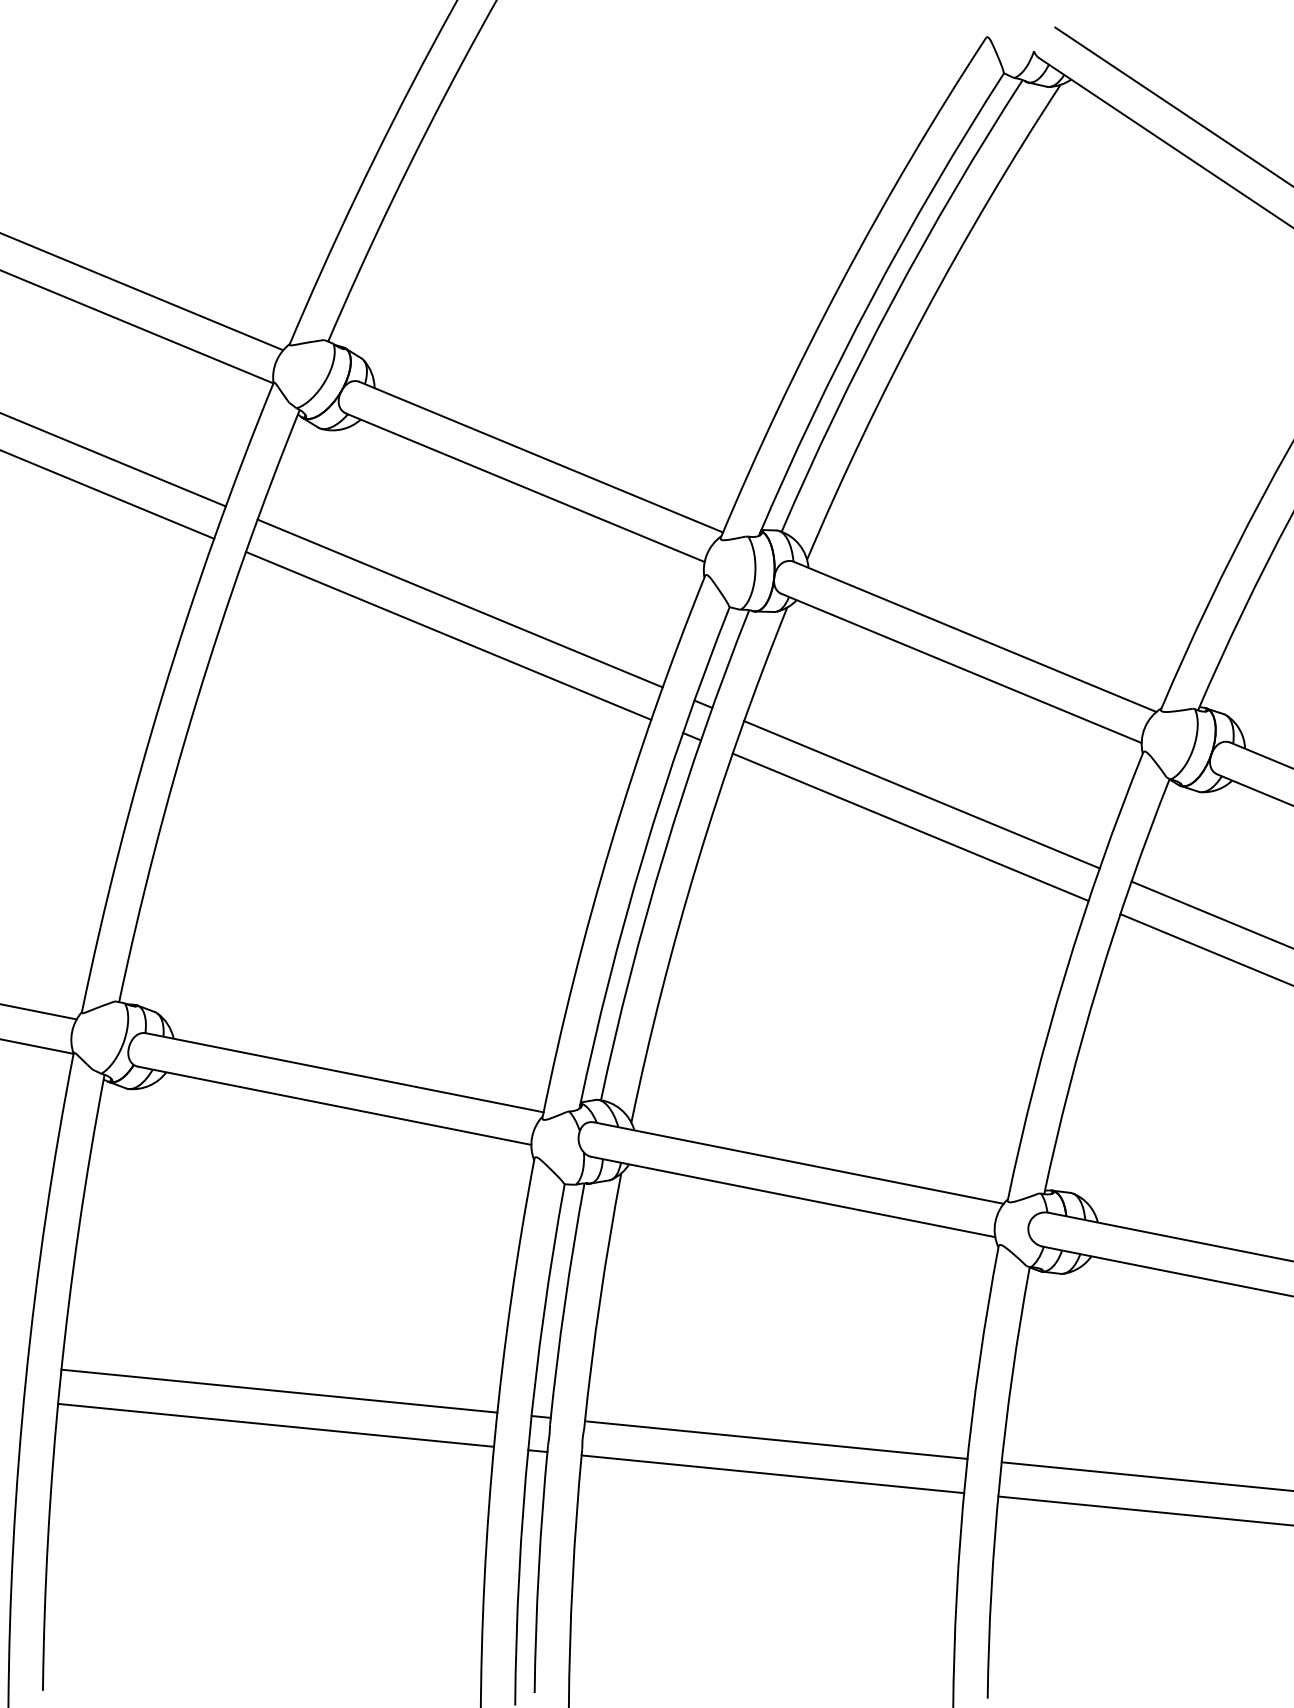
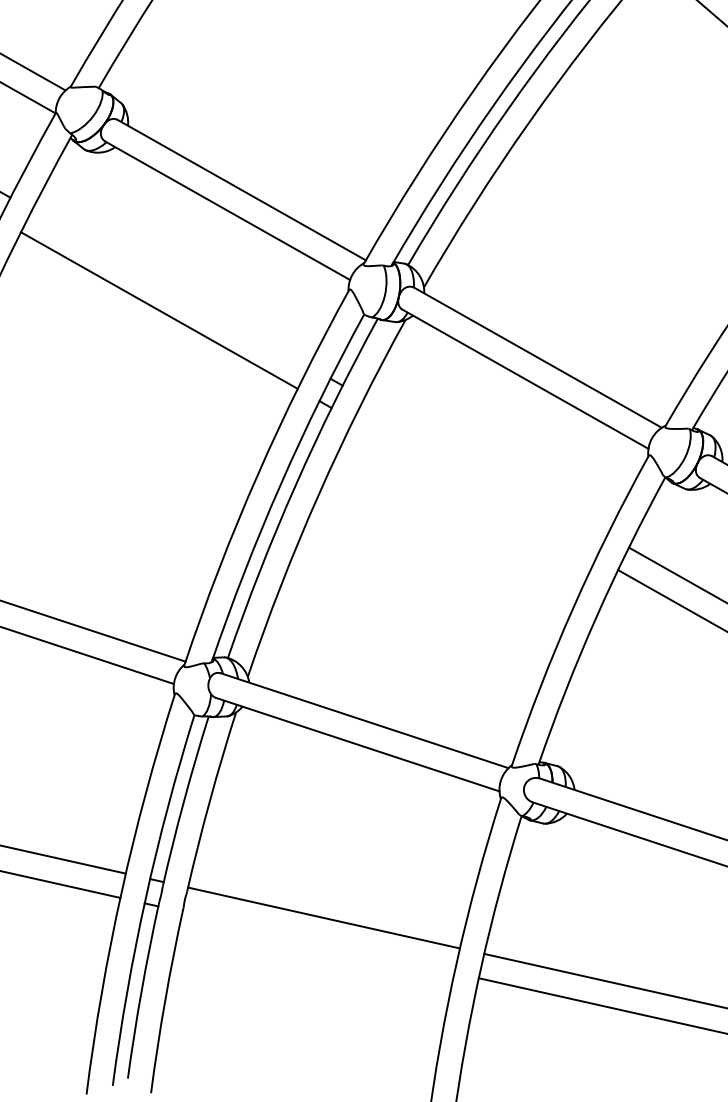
line: (459, 603) -> (170, 288), removed
line: (921, 794) -> (485, 466), removed
line: (910, 826) -> (474, 488), removed
line: (772, 1474) -> (318, 942), removed

